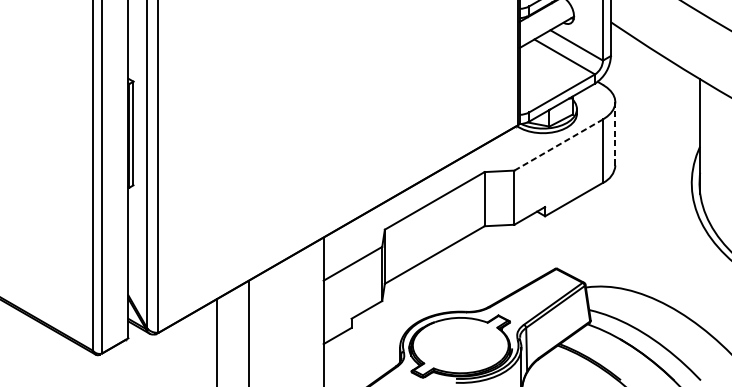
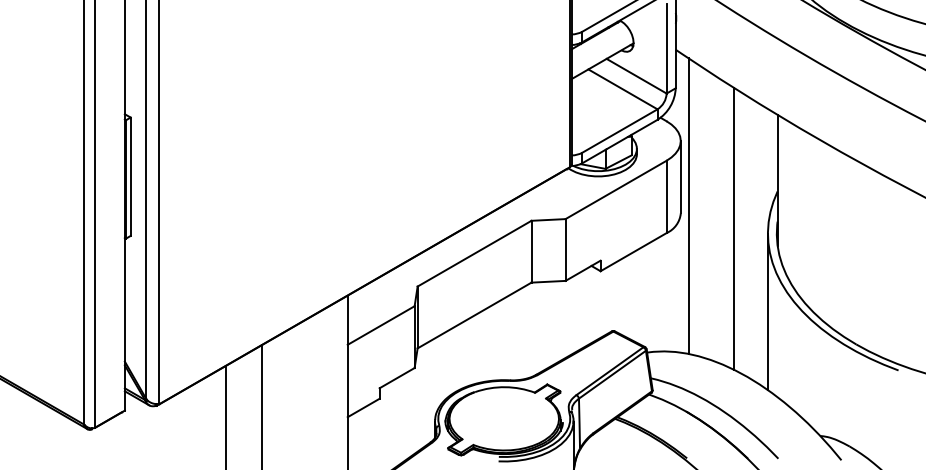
line: (615, 133) -> (680, 176), dashed -> solid
line: (559, 144) -> (616, 189), dashed -> solid
line: (622, 158) -> (688, 205), added
line: (661, 178) -> (733, 228), added
line: (691, 251) -> (767, 311), added

